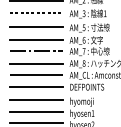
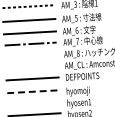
line: (35, 64) -> (30, 57), removed
line: (35, 74) -> (31, 66), removed
line: (36, 99) -> (33, 91), solid -> dashed
line: (35, 112) -> (33, 104), removed

